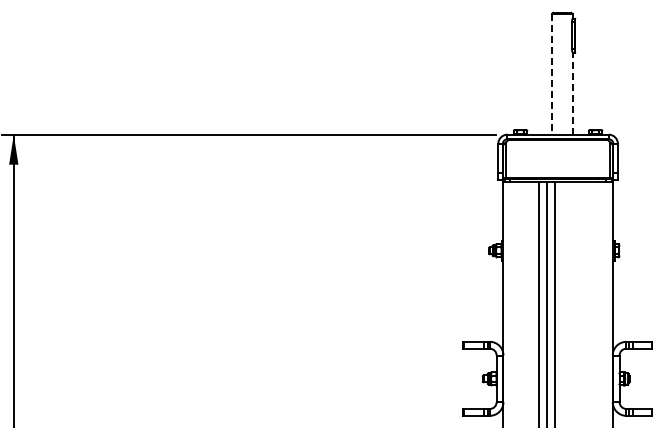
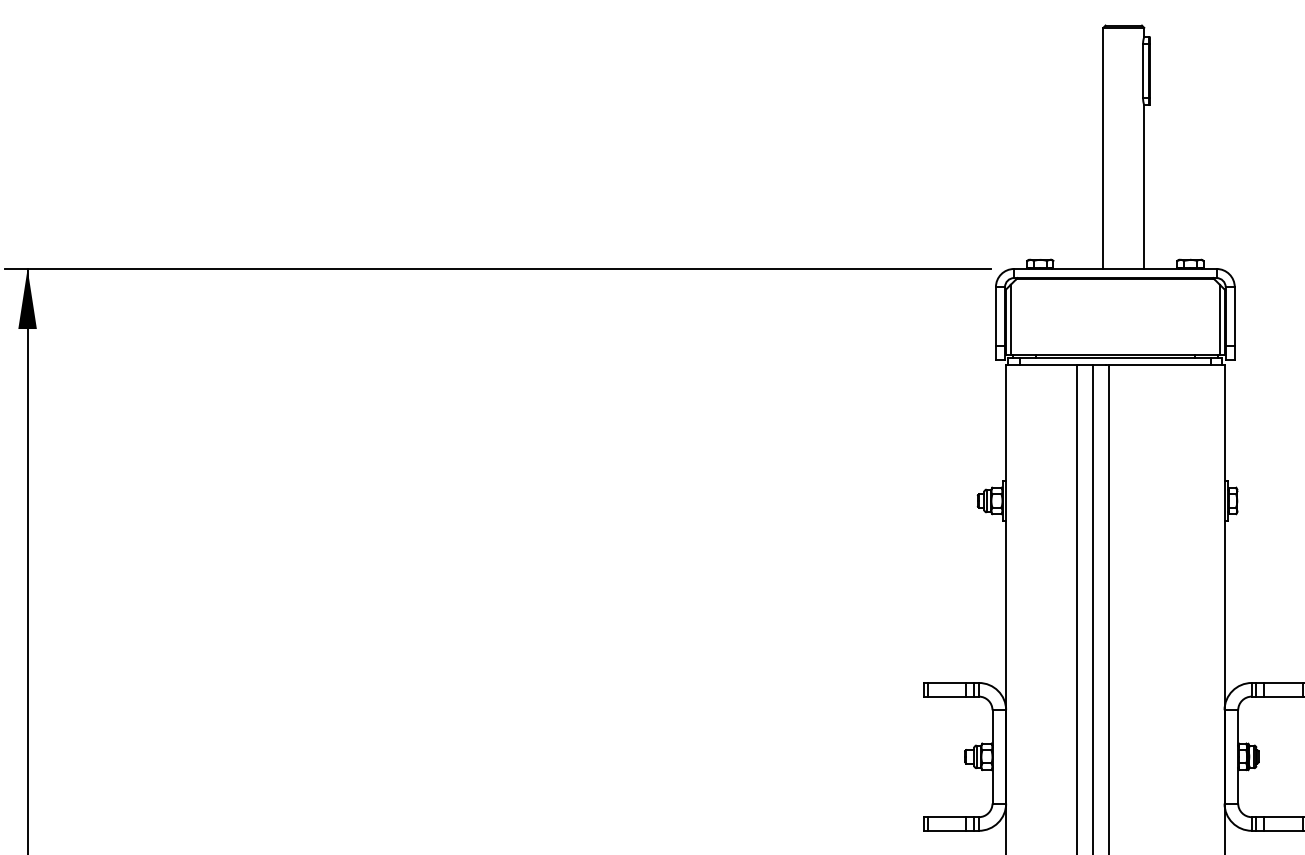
line: (552, 74) -> (1104, 148), dashed -> solid
line: (572, 93) -> (1144, 186), dashed -> solid

